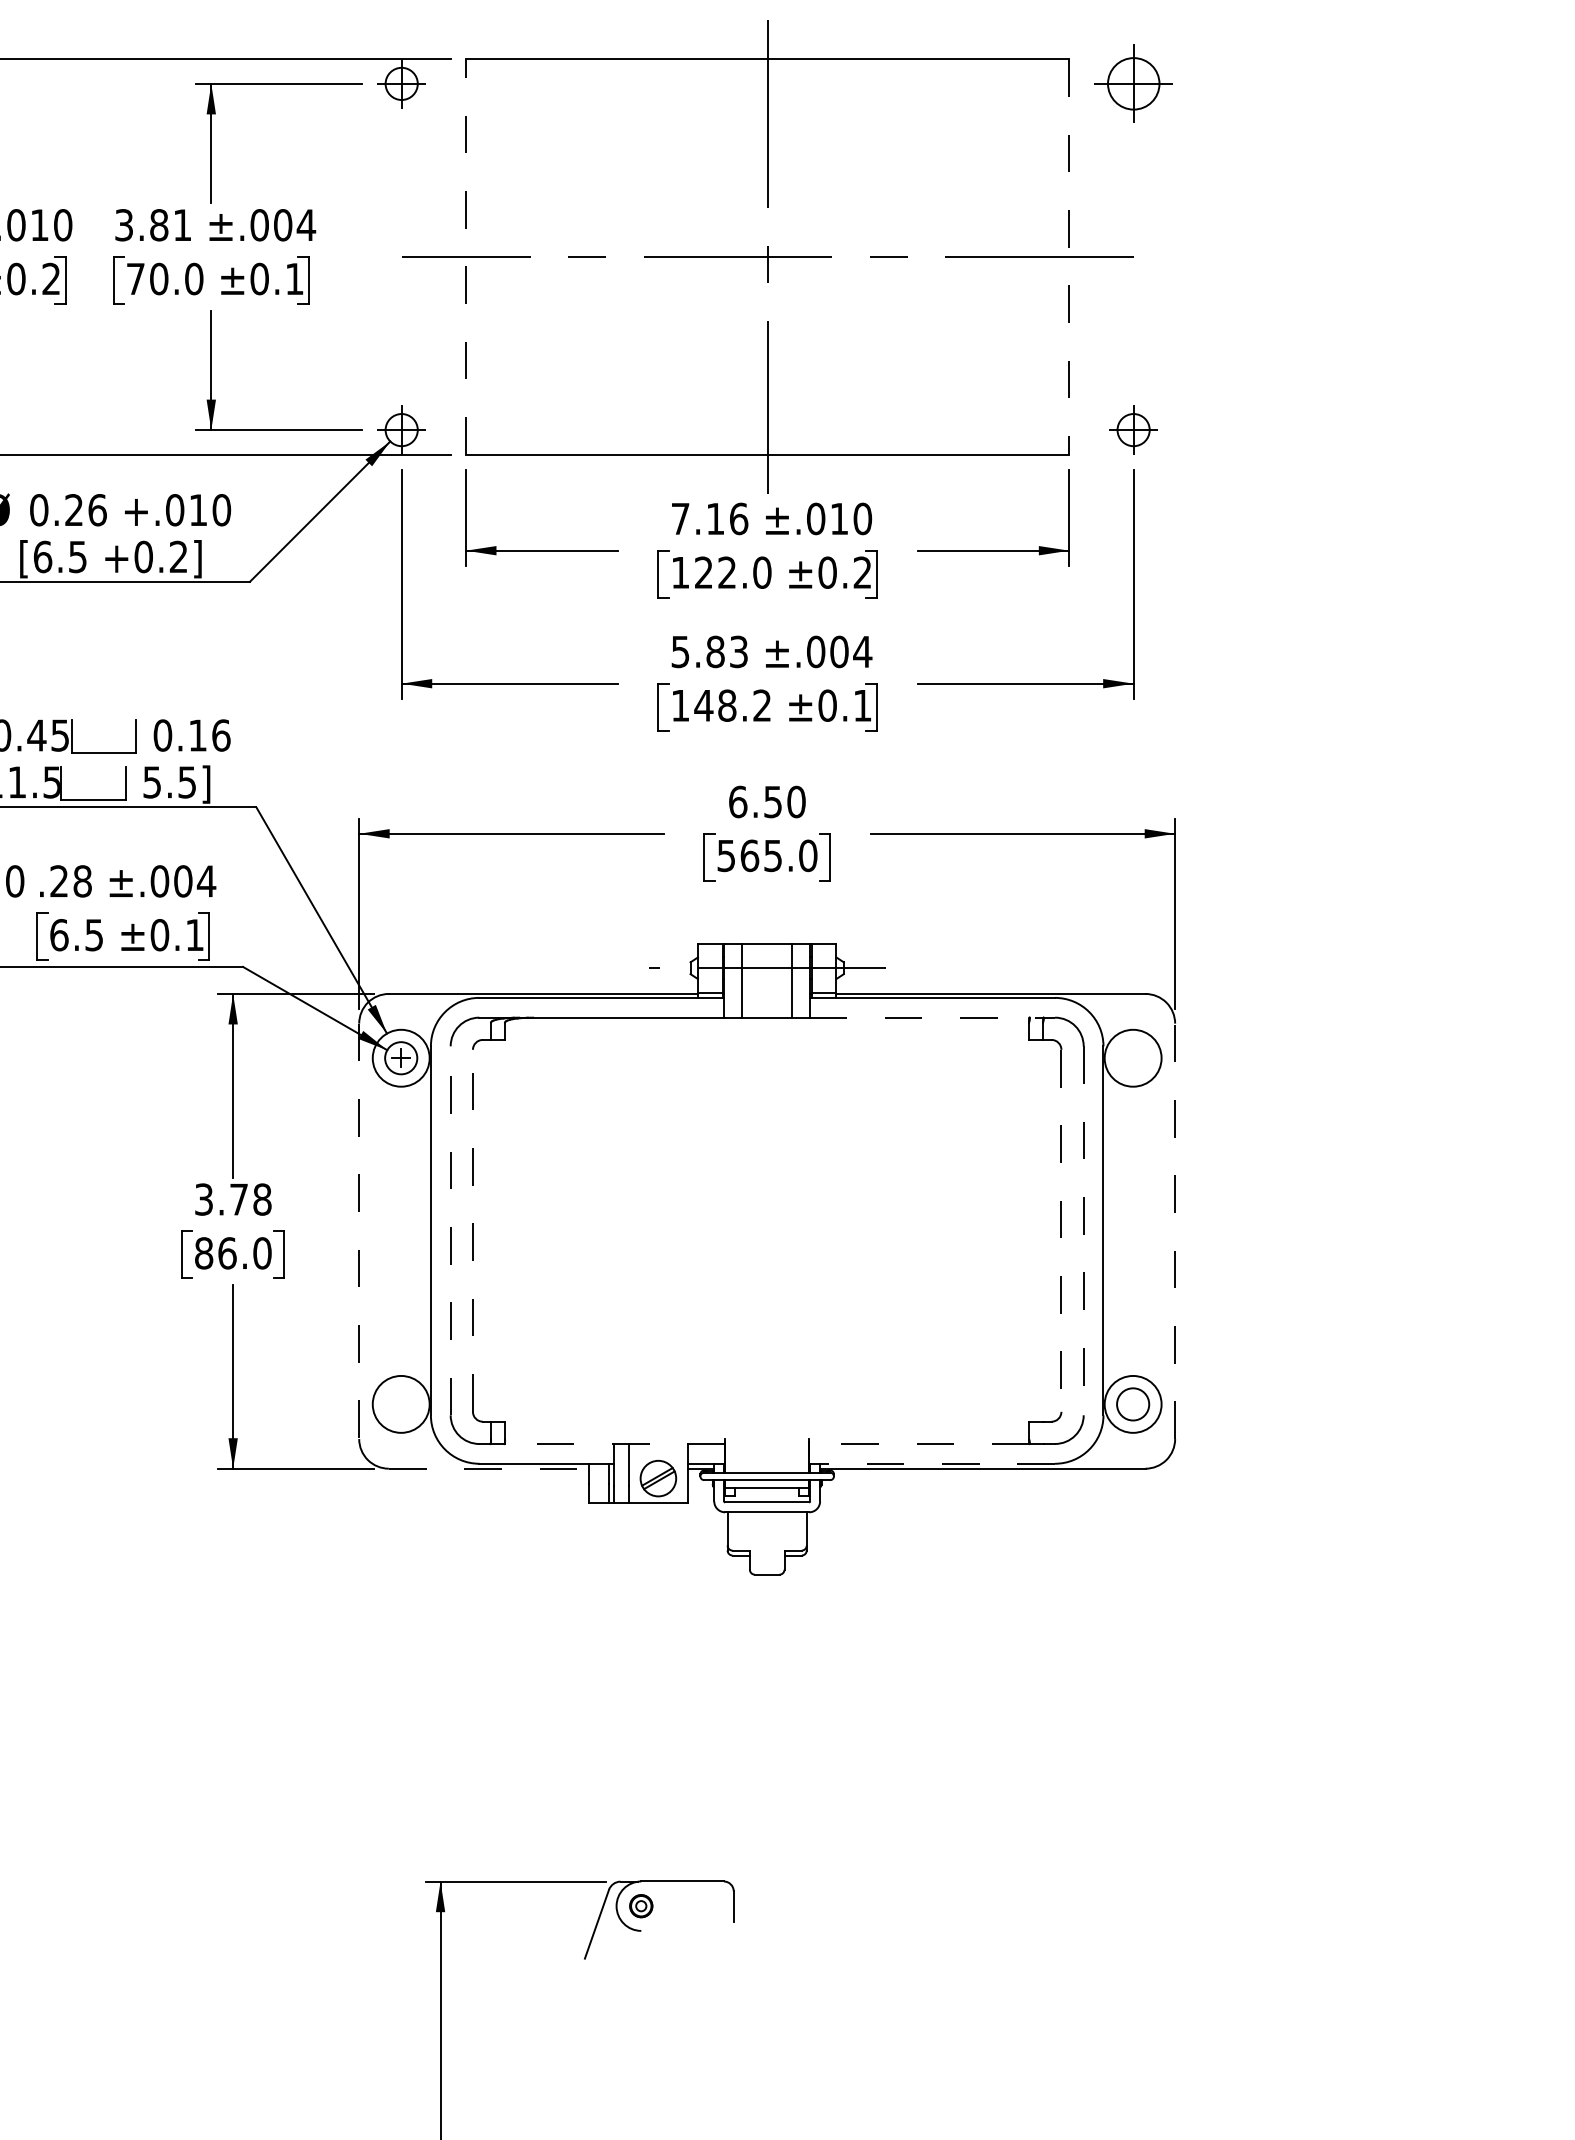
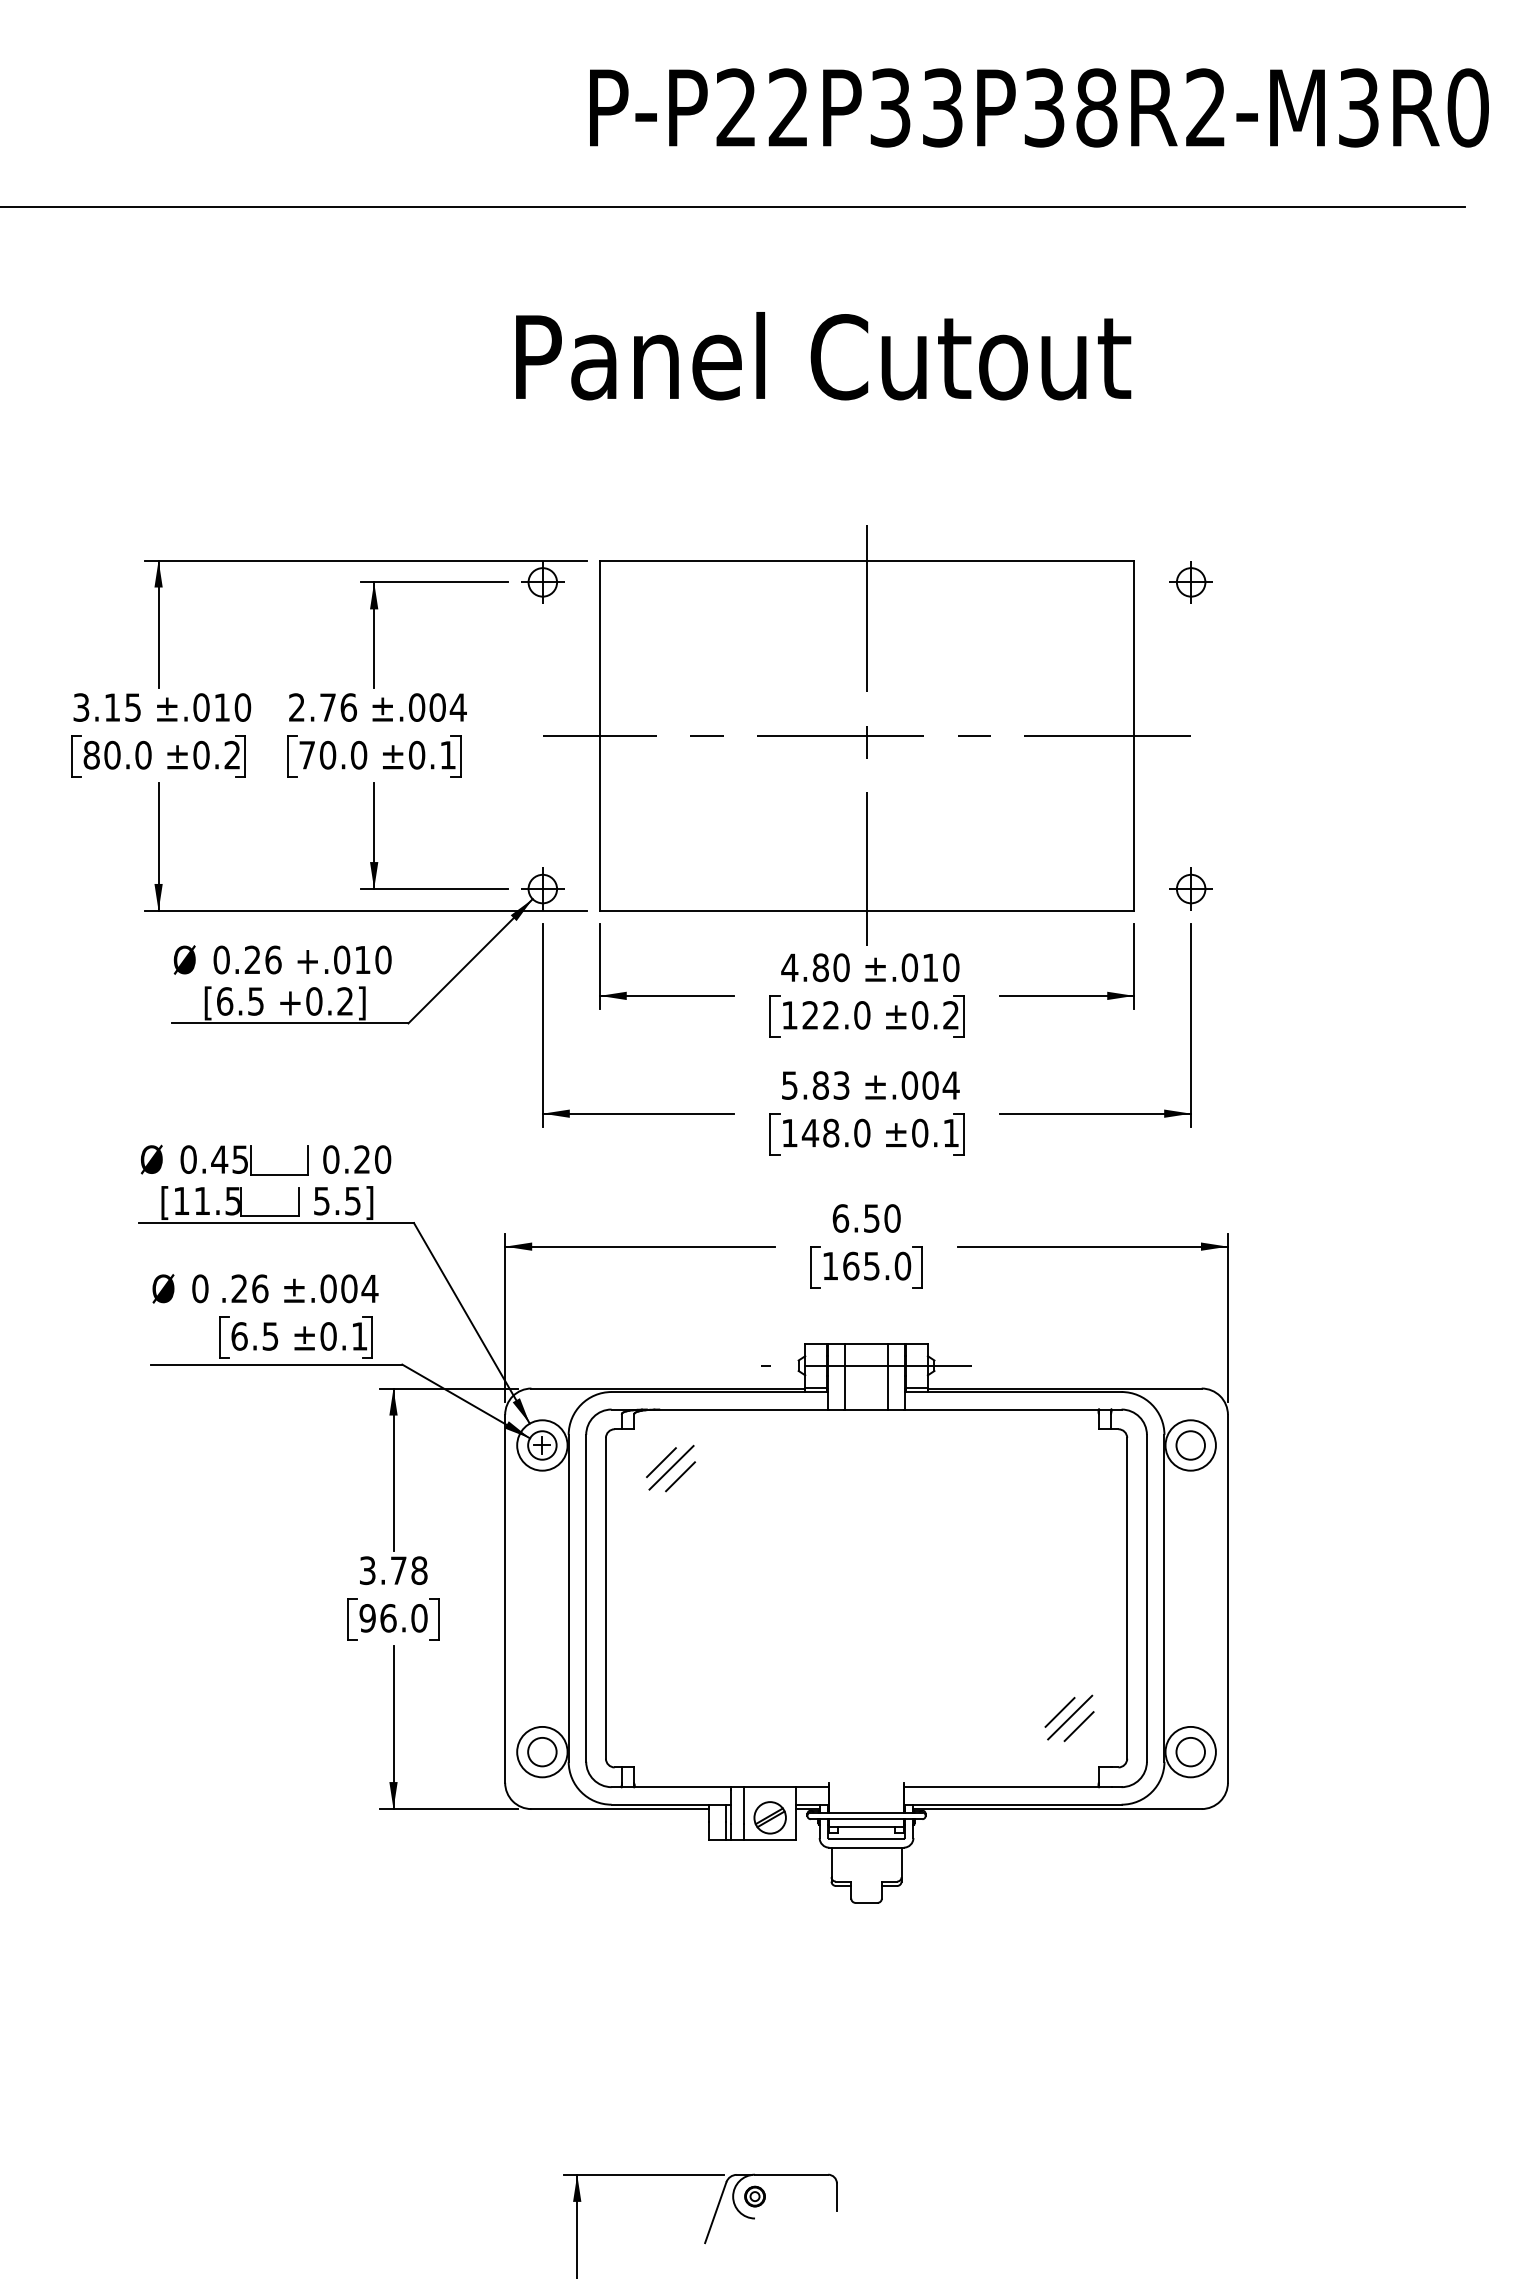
part: (1132, 84) -> (1190, 582), size x0.62
text: (154, 225) -> (323, 707), 3.81 -> 2.76
line: (465, 256) -> (599, 735), dashed -> solid
line: (1069, 257) -> (1134, 736), dashed -> solid
text: (709, 518) -> (815, 967), 7.16 -> 4.80
text: (762, 704) -> (862, 1132), 148.2 -> 148.0
text: (209, 735) -> (372, 1159), 0.16 -> 0.20
text: (725, 856) -> (829, 1266), 565.0 -> 165.0
text: (82, 881) -> (260, 1288), .28 -> .26
line: (931, 1017) -> (1012, 1409), dashed -> solid
circle: (1132, 1058) -> (1190, 1445), added
line: (535, 1077) -> (661, 1462), added
line: (546, 1083) -> (671, 1467), added
line: (557, 1093) -> (680, 1476), added
line: (451, 1229) -> (586, 1597), dashed -> solid
line: (472, 1229) -> (605, 1597), dashed -> solid
line: (359, 1230) -> (505, 1598), dashed -> solid
line: (1061, 1230) -> (1127, 1598), dashed -> solid
line: (1083, 1230) -> (1146, 1598), dashed -> solid
line: (1174, 1230) -> (1227, 1598), dashed -> solid
text: (203, 1253) -> (367, 1618), 86.0 -> 96.0
line: (984, 1359) -> (1059, 1712), added
line: (997, 1365) -> (1070, 1717), added
line: (1006, 1375) -> (1078, 1726), added
circle: (401, 1404) -> (542, 1752), added
line: (614, 1444) -> (731, 1787), dashed -> solid
line: (919, 1444) -> (1001, 1787), dashed -> solid
line: (931, 1463) -> (1012, 1804), dashed -> solid
line: (489, 1469) -> (620, 1809), dashed -> solid

